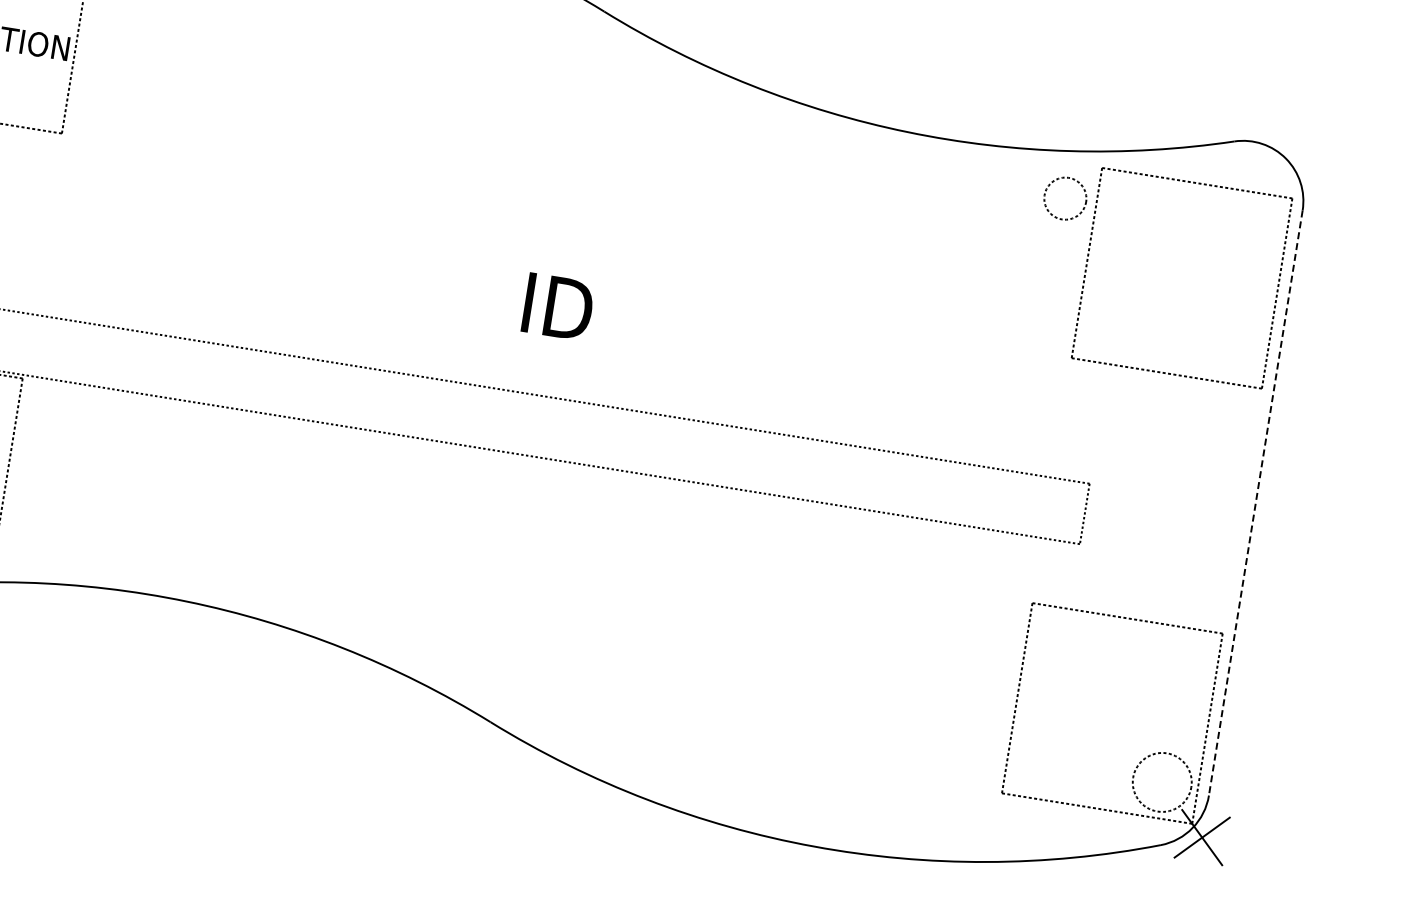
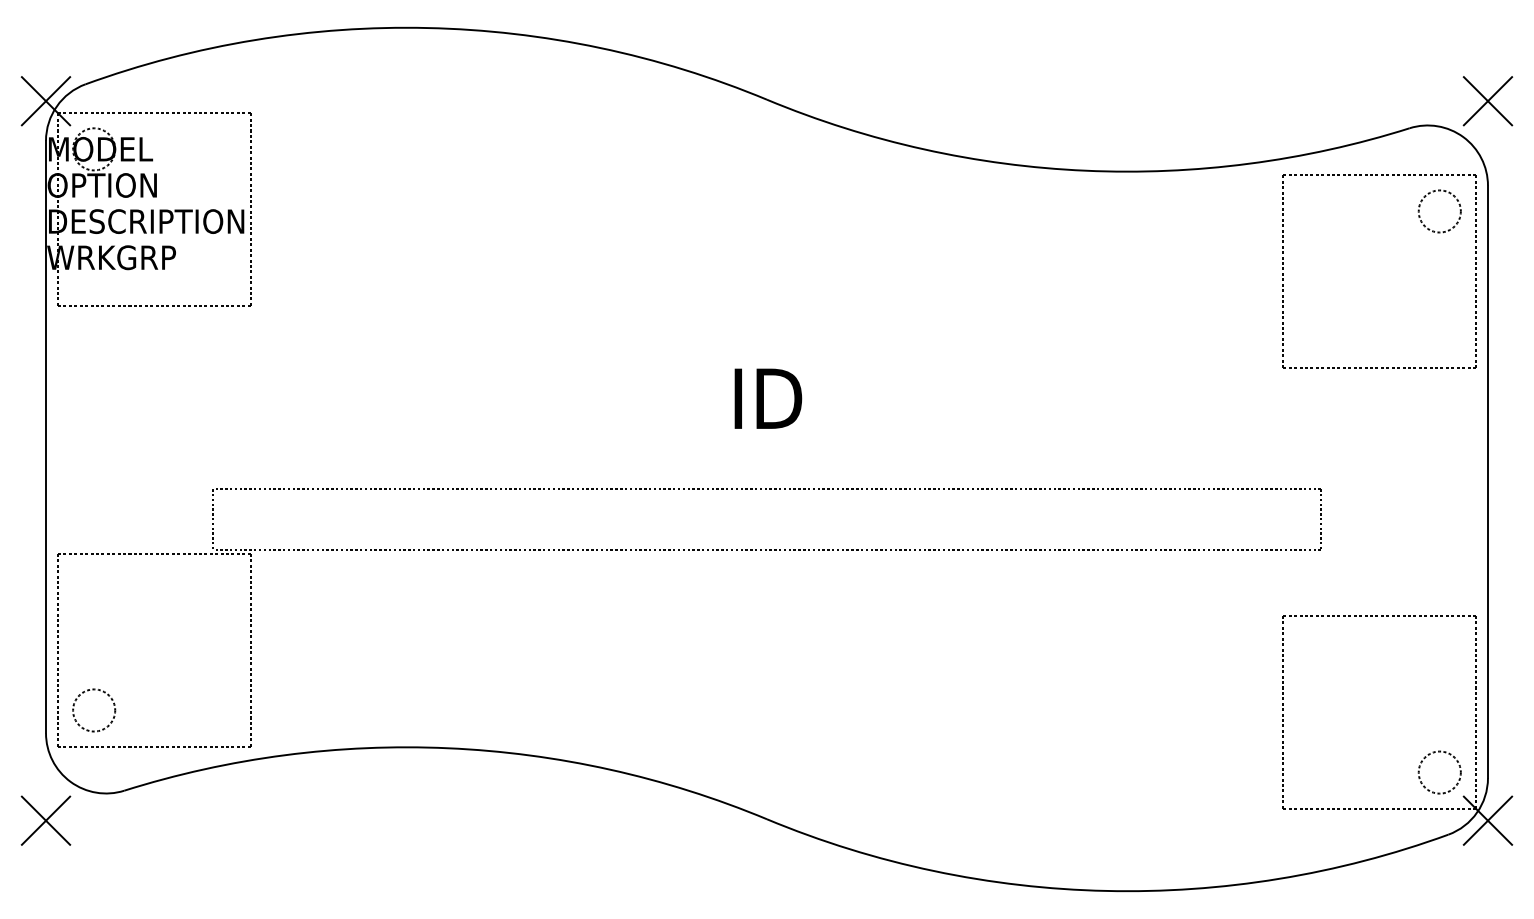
part: (1315, 127) -> (1487, 101), added
circle: (1065, 198) -> (1439, 211), moved
line: (1255, 503) -> (1487, 482), dashed -> solid
circle: (1161, 782) -> (1439, 772), size x0.71

